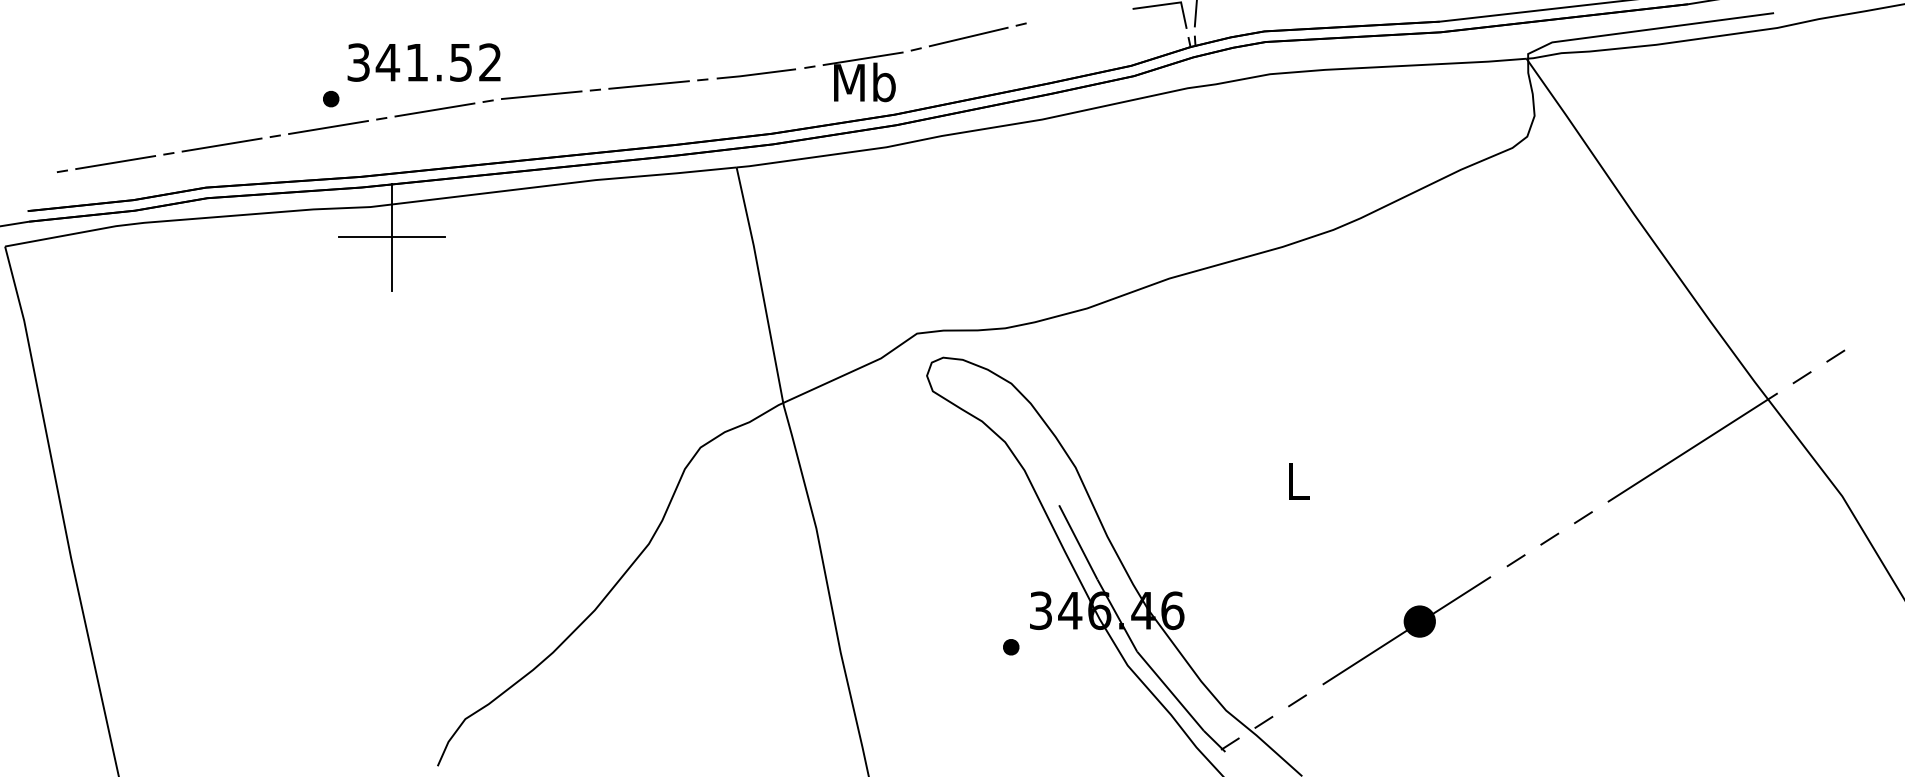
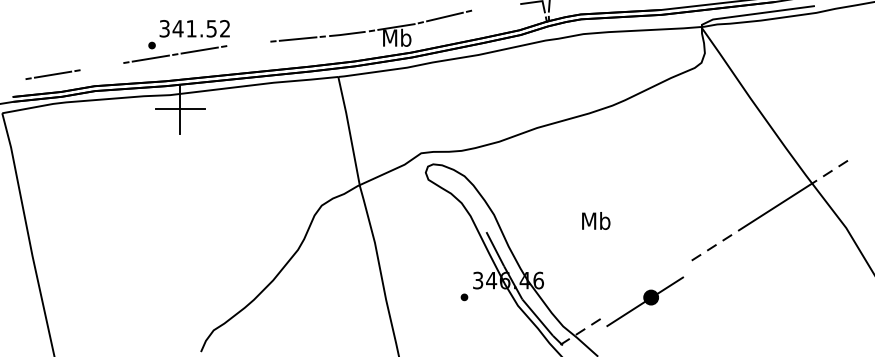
line: (541, 94) -> (248, 43), removed
line: (221, 144) -> (101, 66), removed
text: (1298, 479) -> (596, 220), L -> Mb
part: (1407, 630) -> (645, 301), moved

